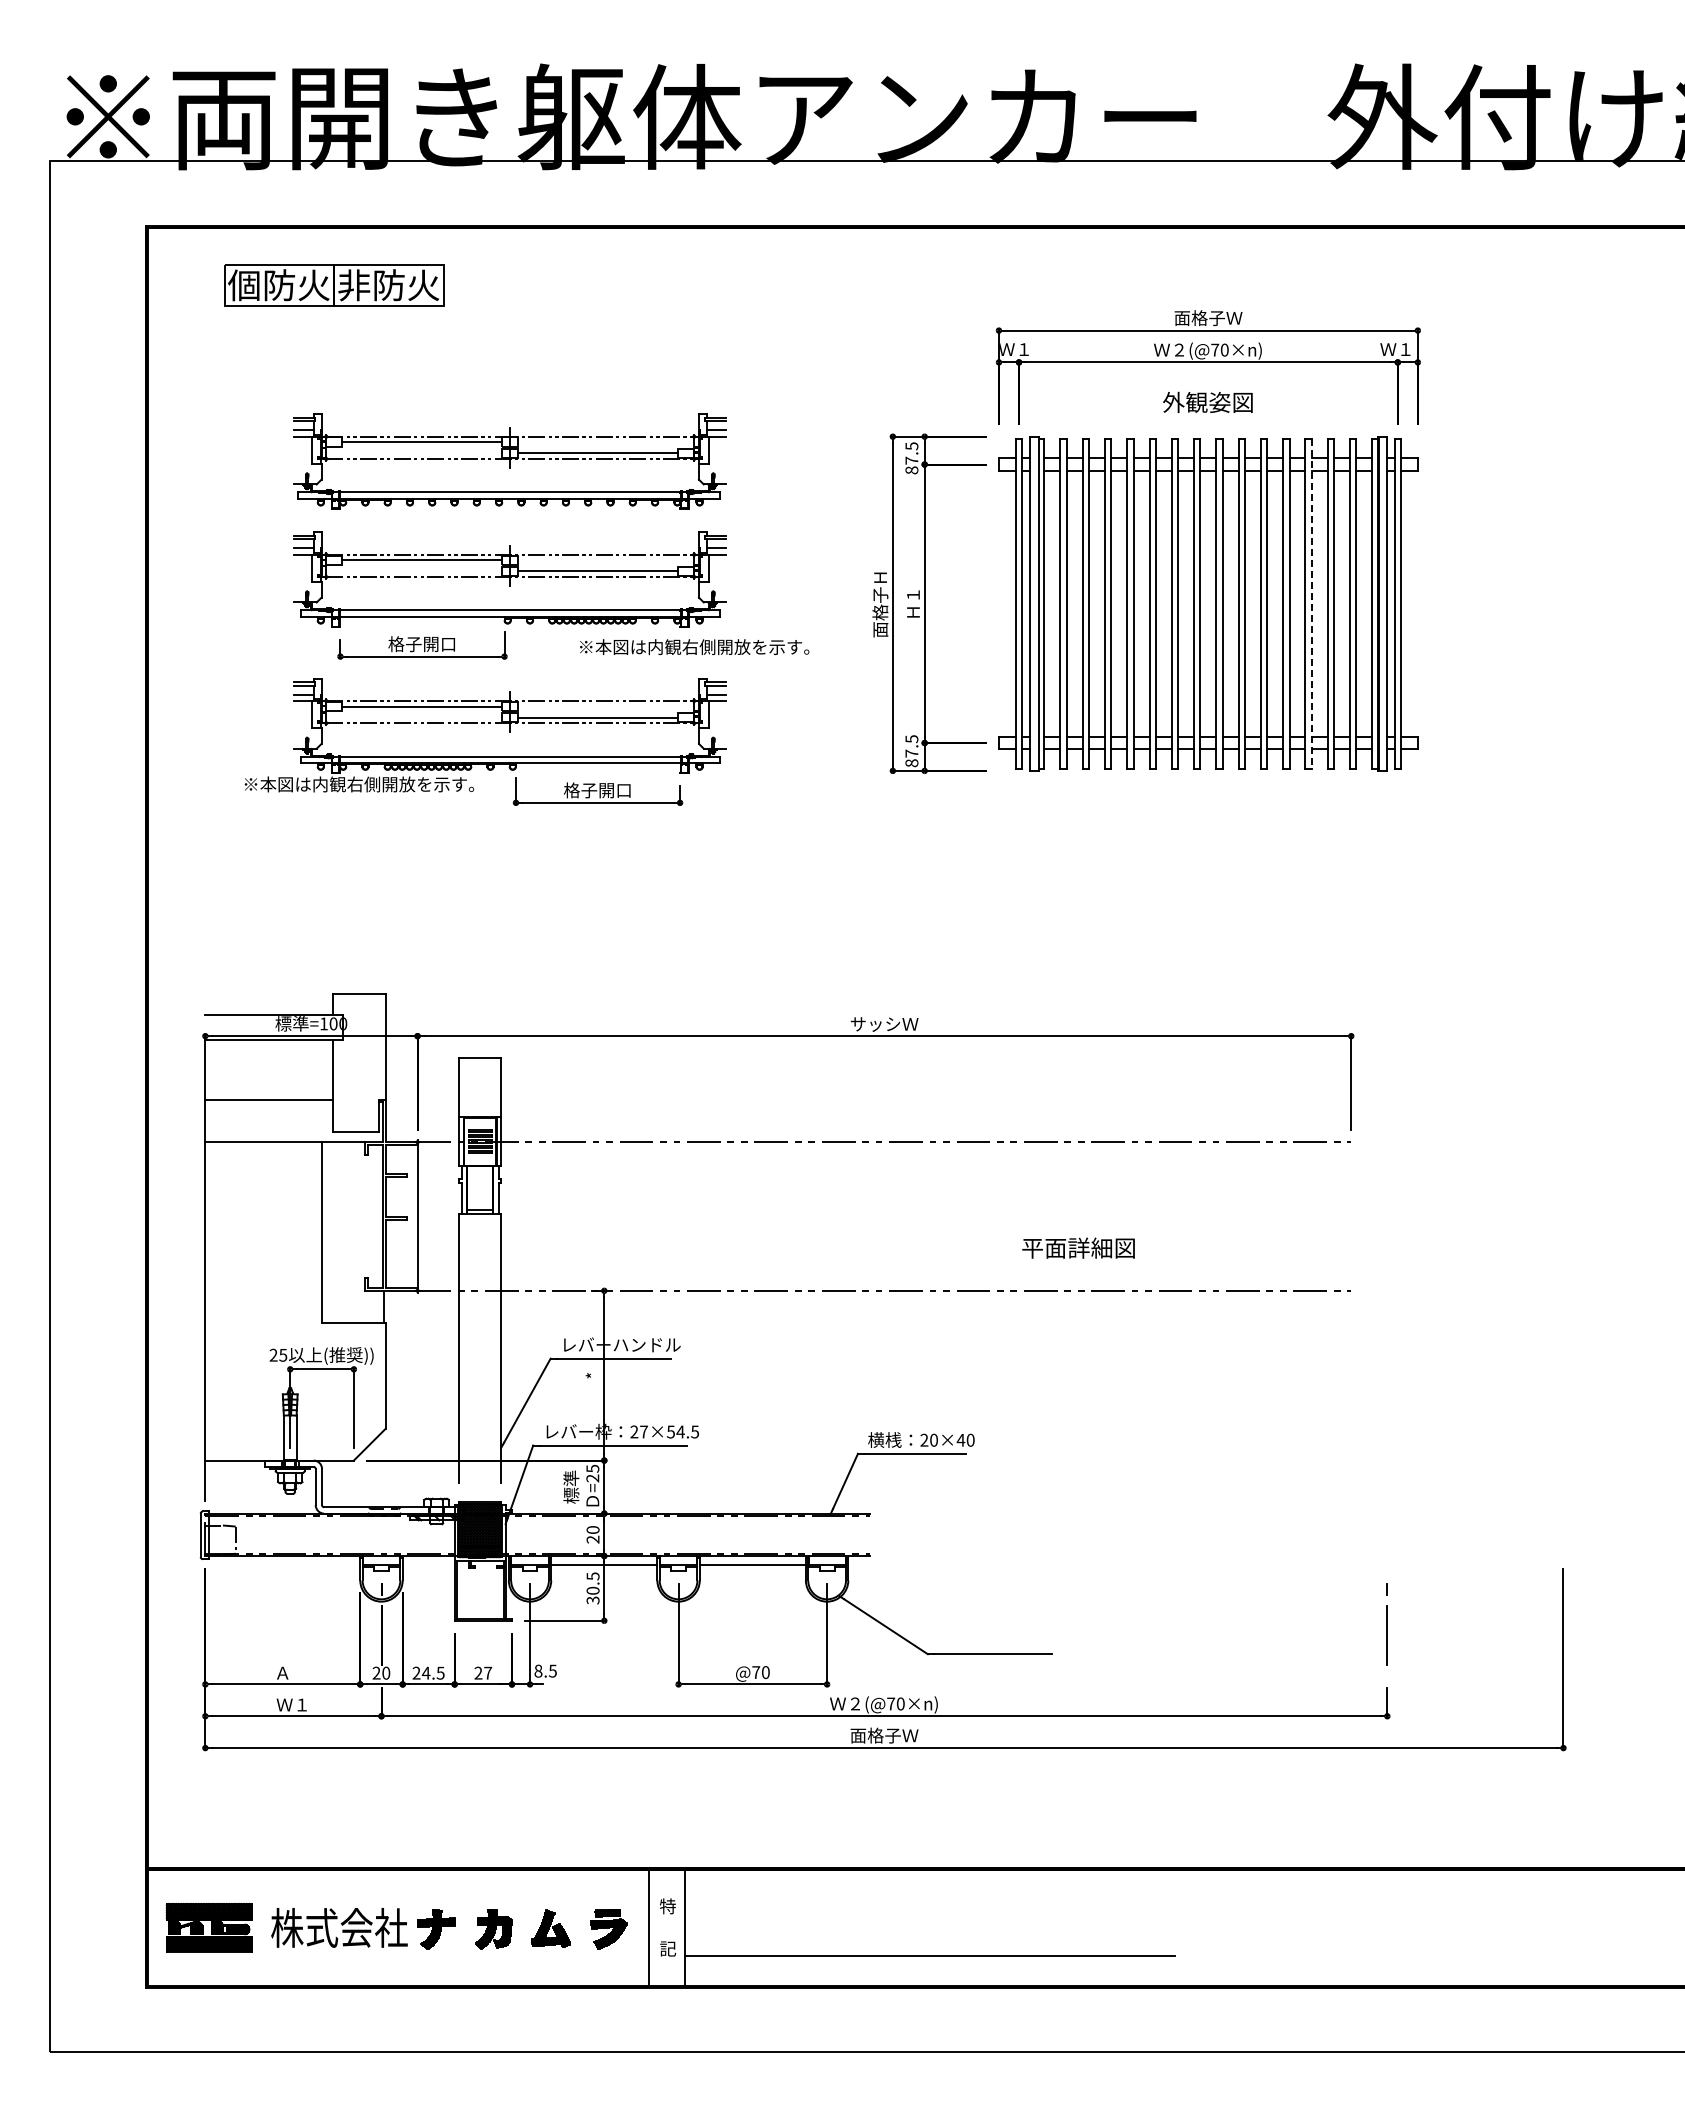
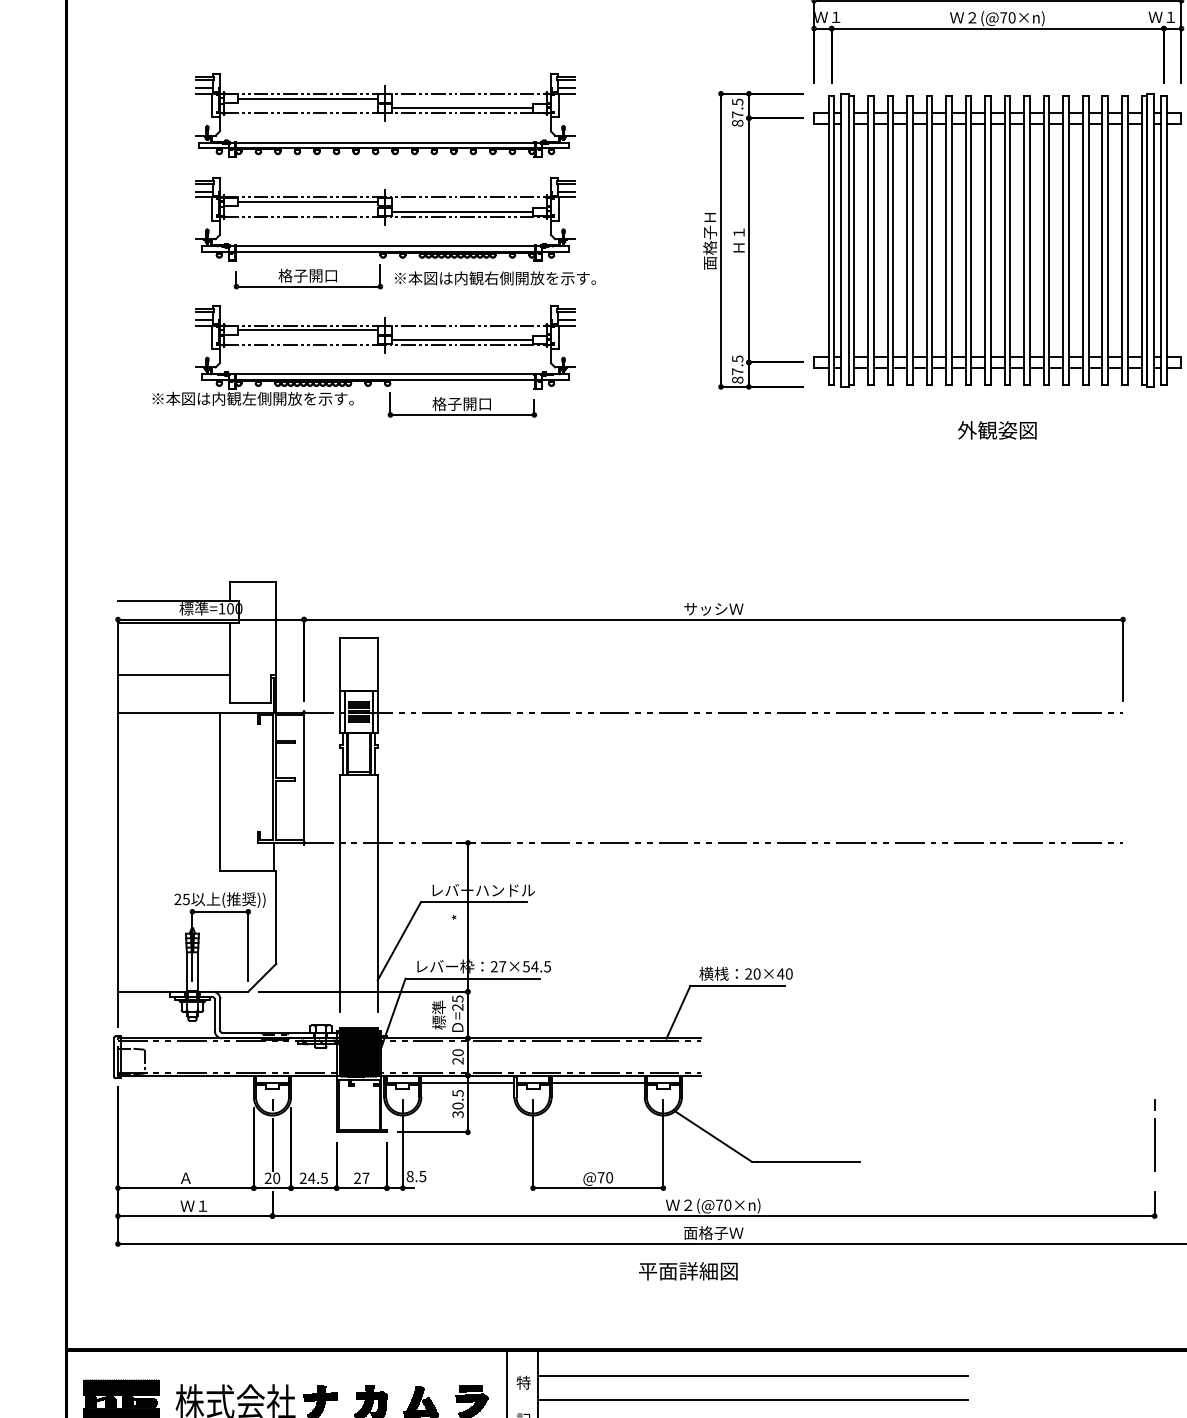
text: (1207, 401) -> (996, 429), moved
line: (1311, 603) -> (1088, 240), dashed -> solid
text: (694, 647) -> (495, 278), moved
text: (354, 784) -> (248, 398), ※本図は内観右側開放を示す。 -> ※本図は内観左側開放を示す。
text: (1078, 1247) -> (688, 1270), moved
line: (929, 1898) -> (753, 1375), added
line: (929, 1925) -> (753, 1399), added

